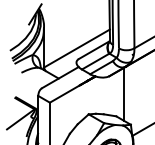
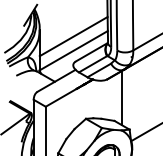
line: (76, 34) -> (73, 36), added

